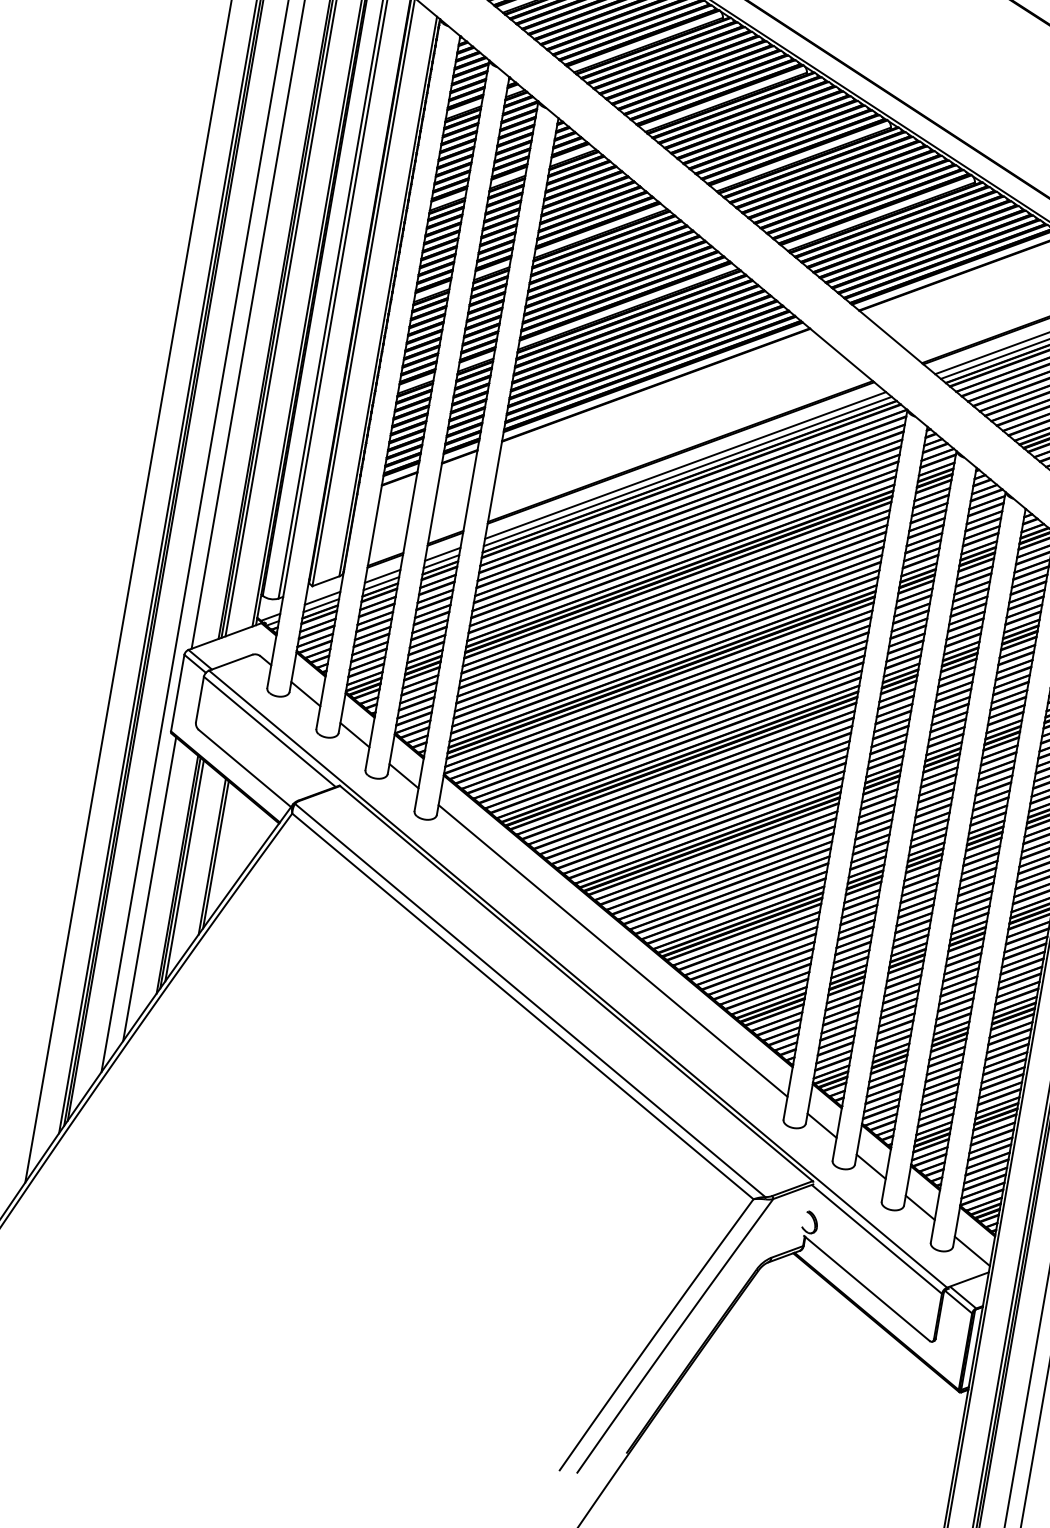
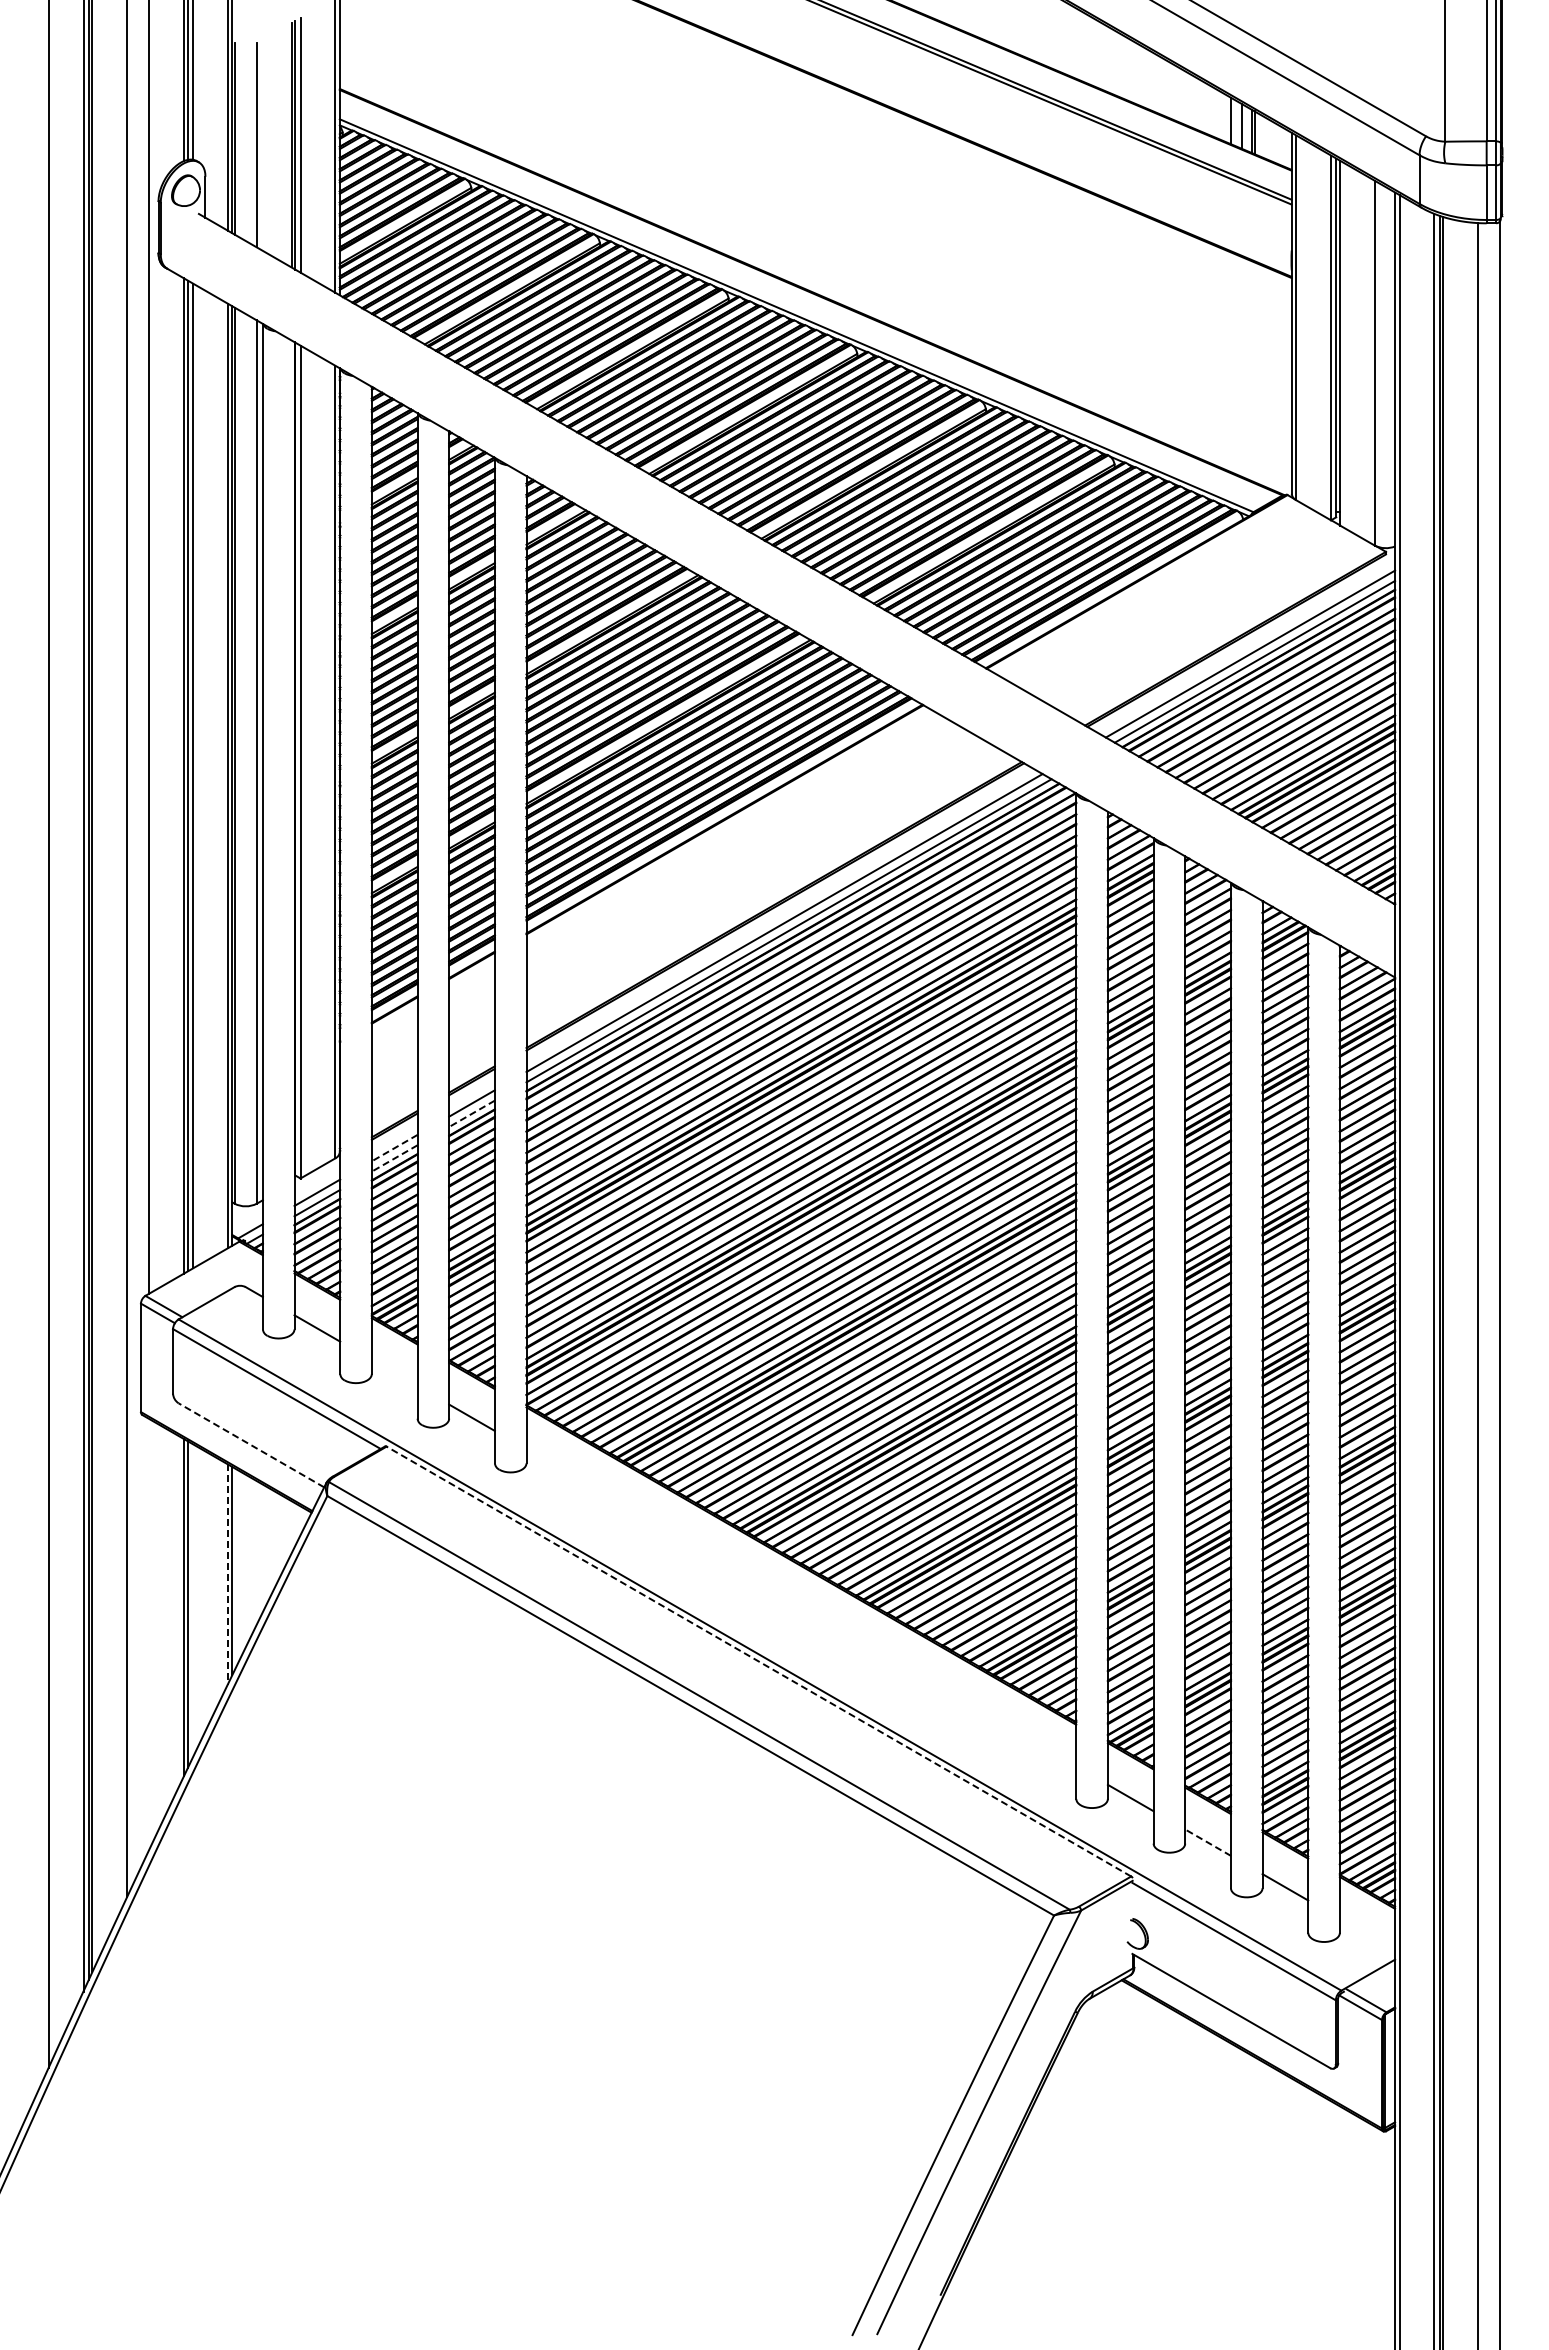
line: (441, 562) -> (471, 1114), solid -> dashed
line: (382, 576) -> (394, 1148), solid -> dashed
line: (381, 583) -> (394, 1158), solid -> dashed
line: (354, 734) -> (394, 1372), removed
line: (244, 768) -> (251, 1445), solid -> dashed
line: (211, 857) -> (227, 1575), solid -> dashed
line: (184, 870) -> (193, 1600), removed
line: (149, 889) -> (149, 1634), removed
line: (613, 950) -> (801, 1607), removed
line: (576, 983) -> (758, 1661), solid -> dashed
line: (870, 1166) -> (1207, 1842), solid -> dashed
line: (972, 1251) -> (1367, 1934), removed

